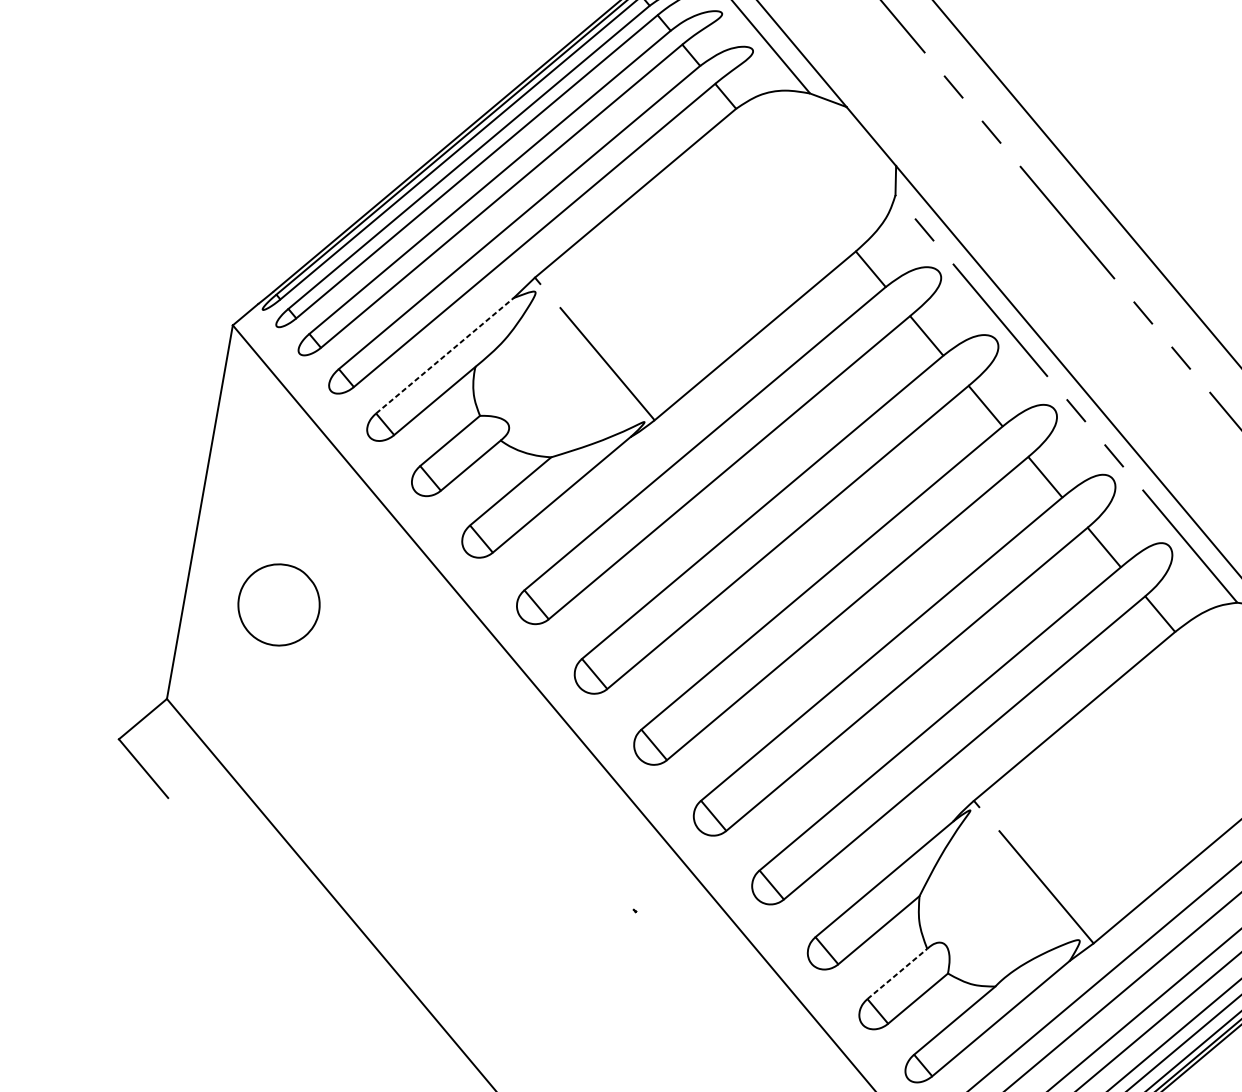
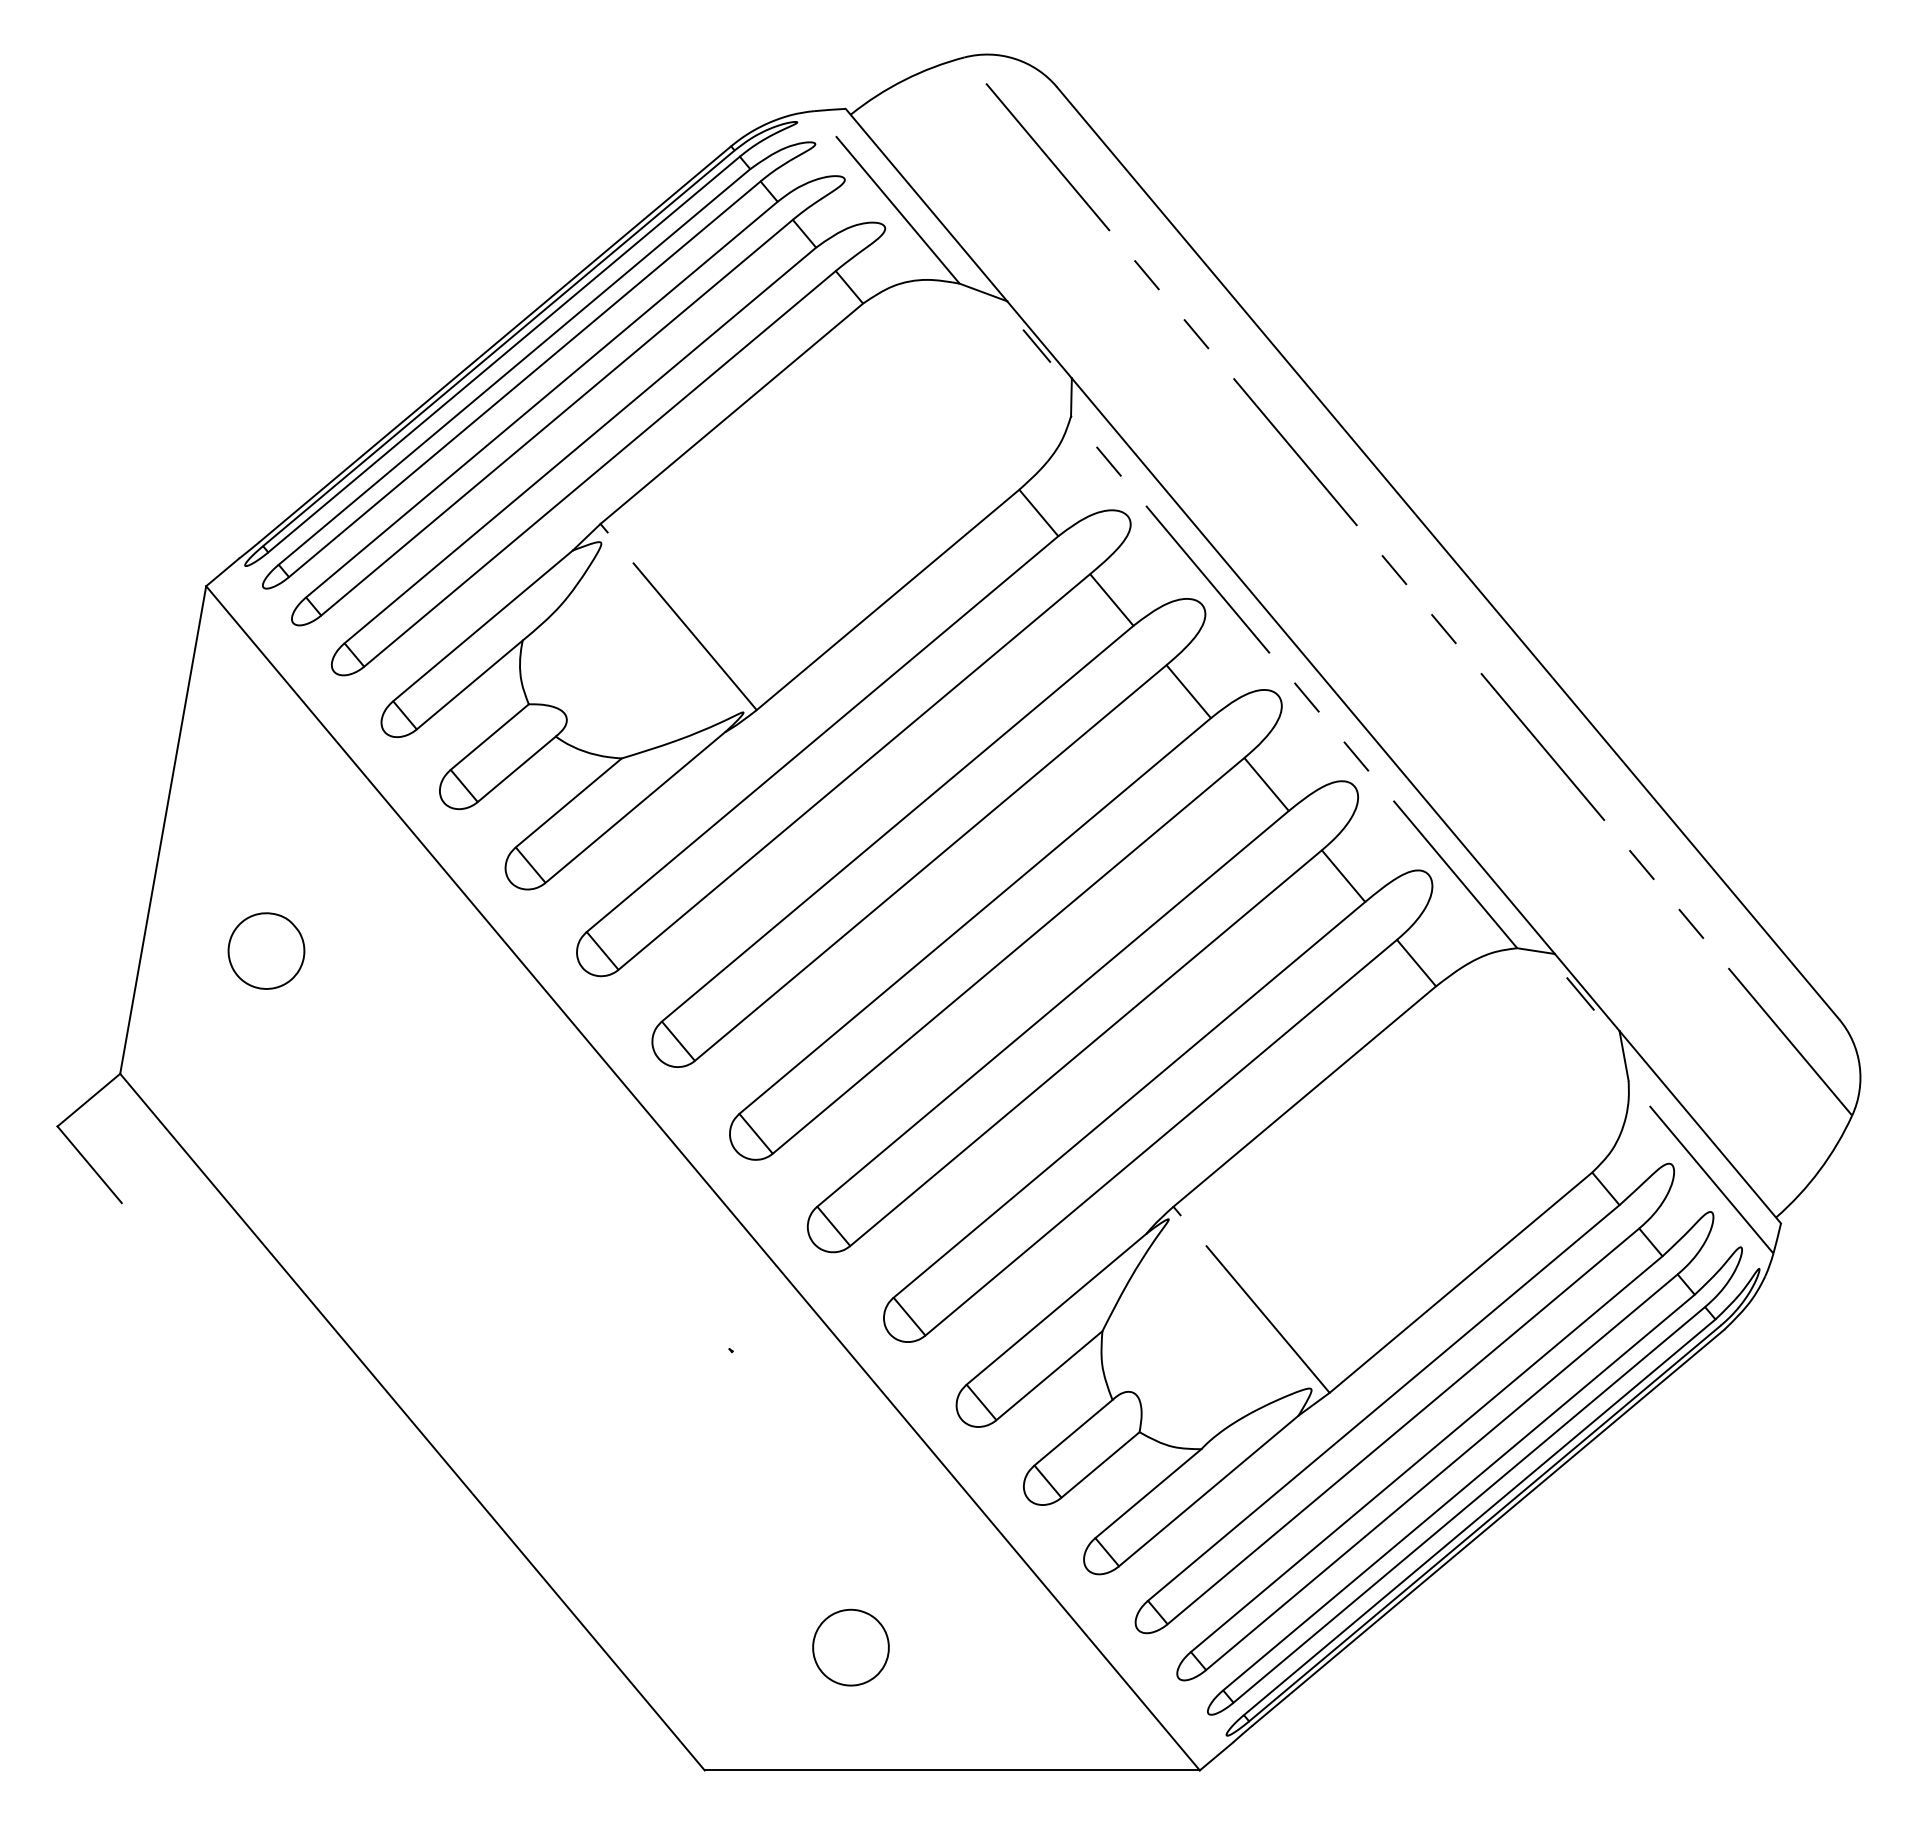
line: (869, 140) -> (1036, 345), added
line: (445, 355) -> (483, 625), dashed -> solid
part: (279, 604) -> (266, 950), size x0.71
line: (897, 973) -> (1073, 1432), dashed -> solid

